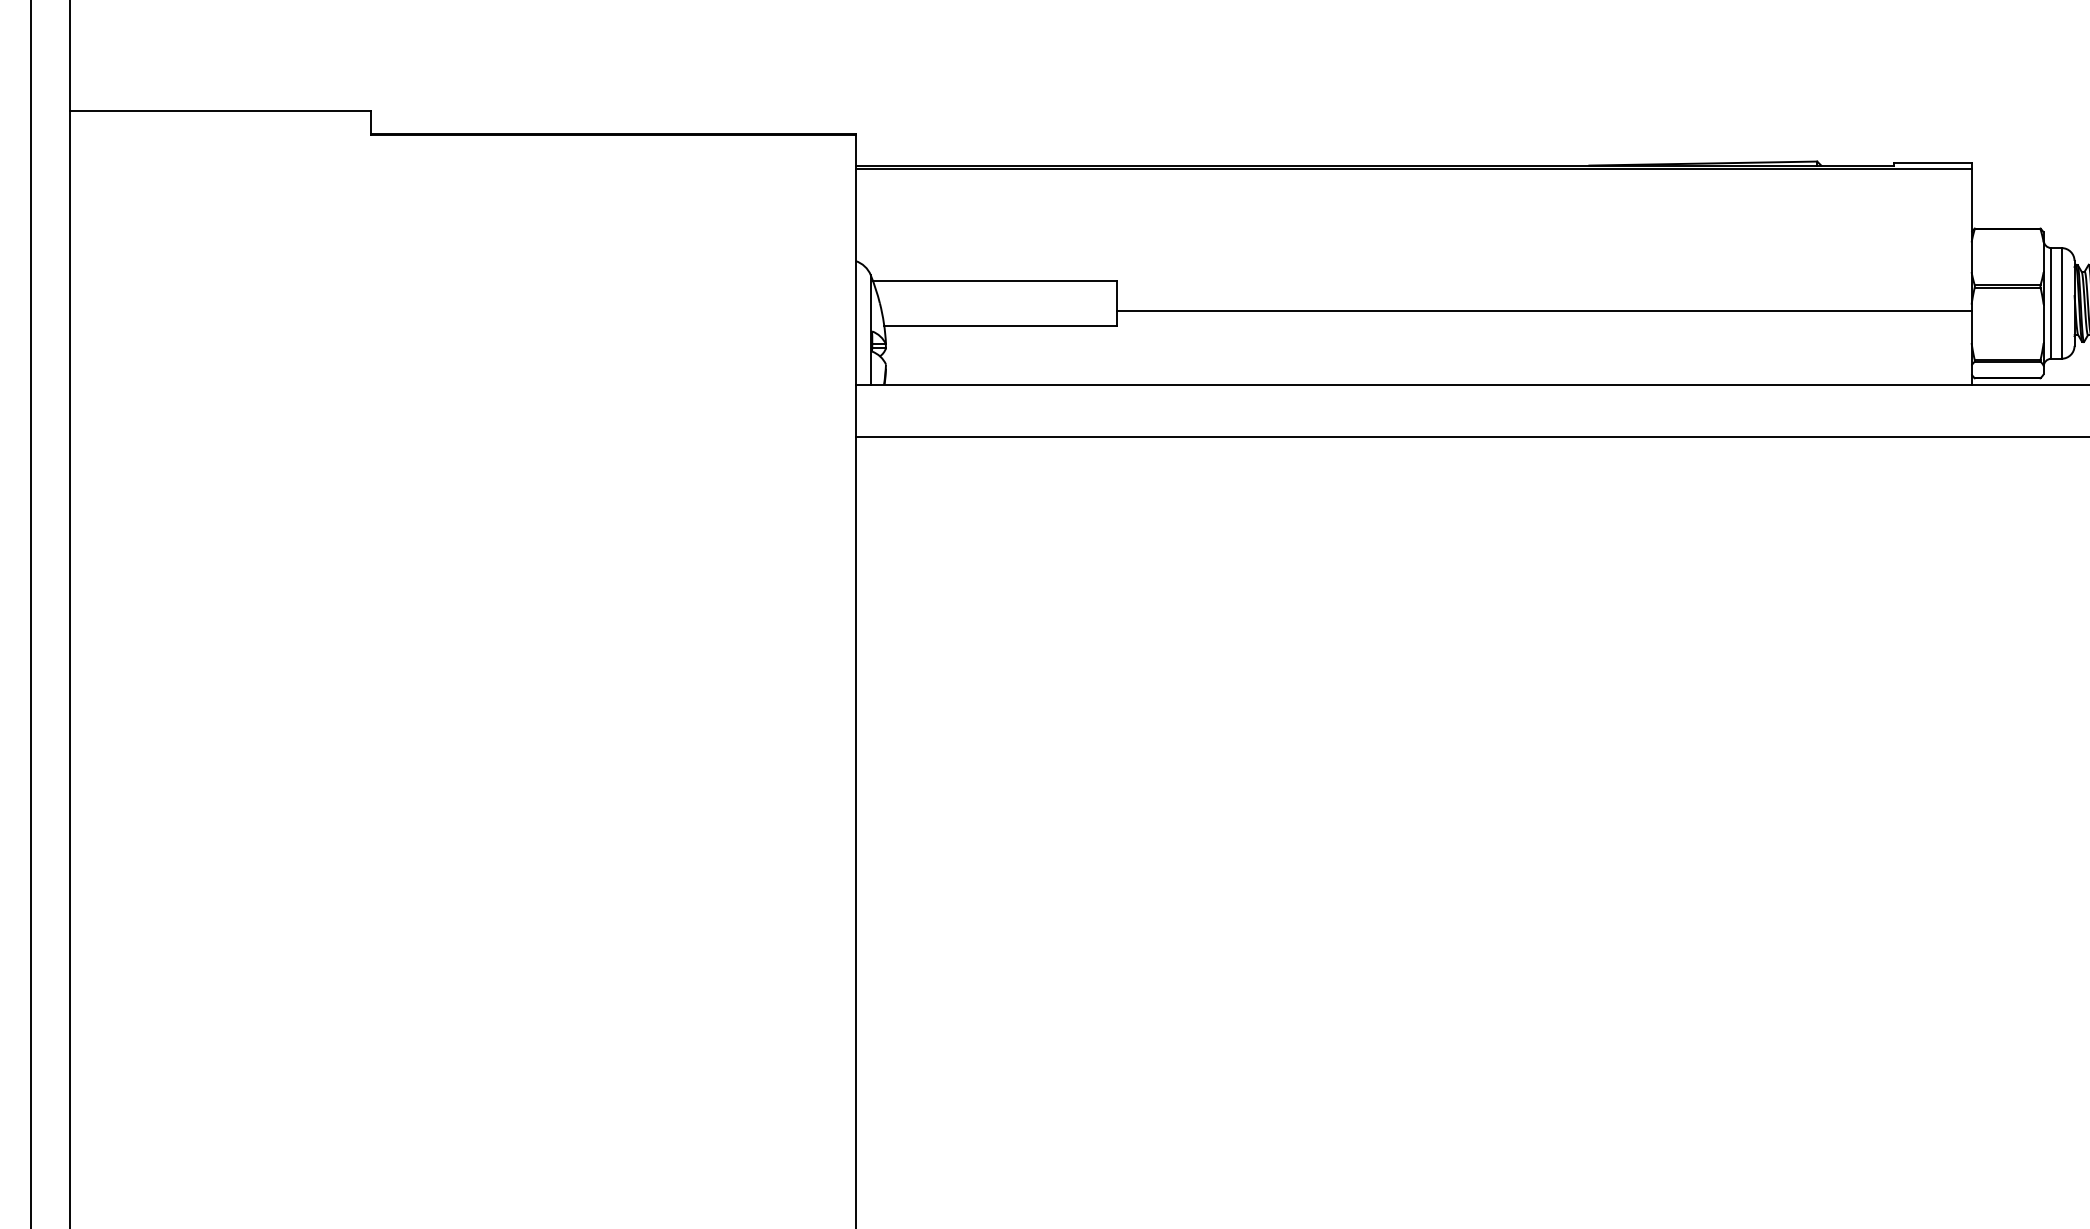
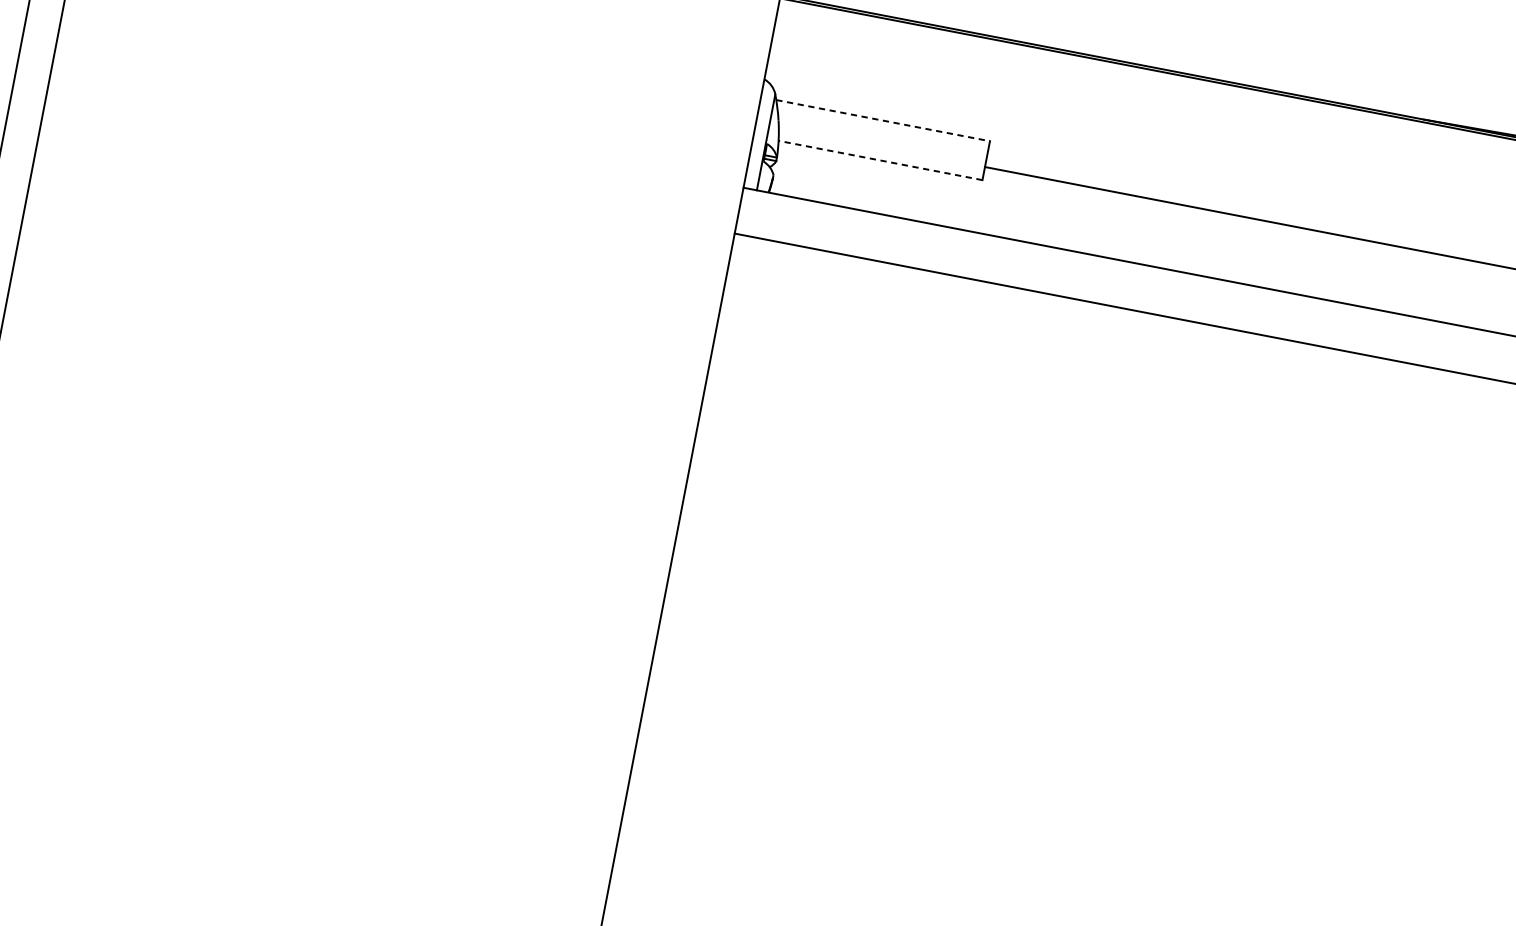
line: (994, 281) -> (882, 120), solid -> dashed
line: (999, 325) -> (879, 160), solid -> dashed

